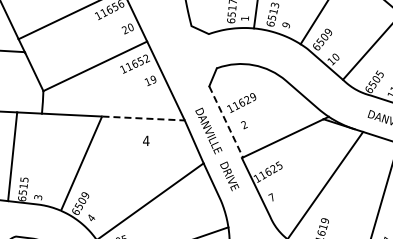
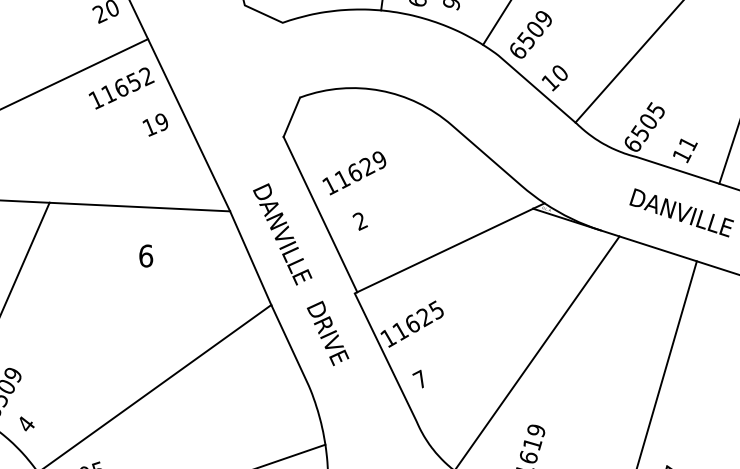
line: (144, 118) -> (142, 207), dashed -> solid
line: (226, 122) -> (321, 215), dashed -> solid
text: (146, 140) -> (146, 255), 4 -> 6

